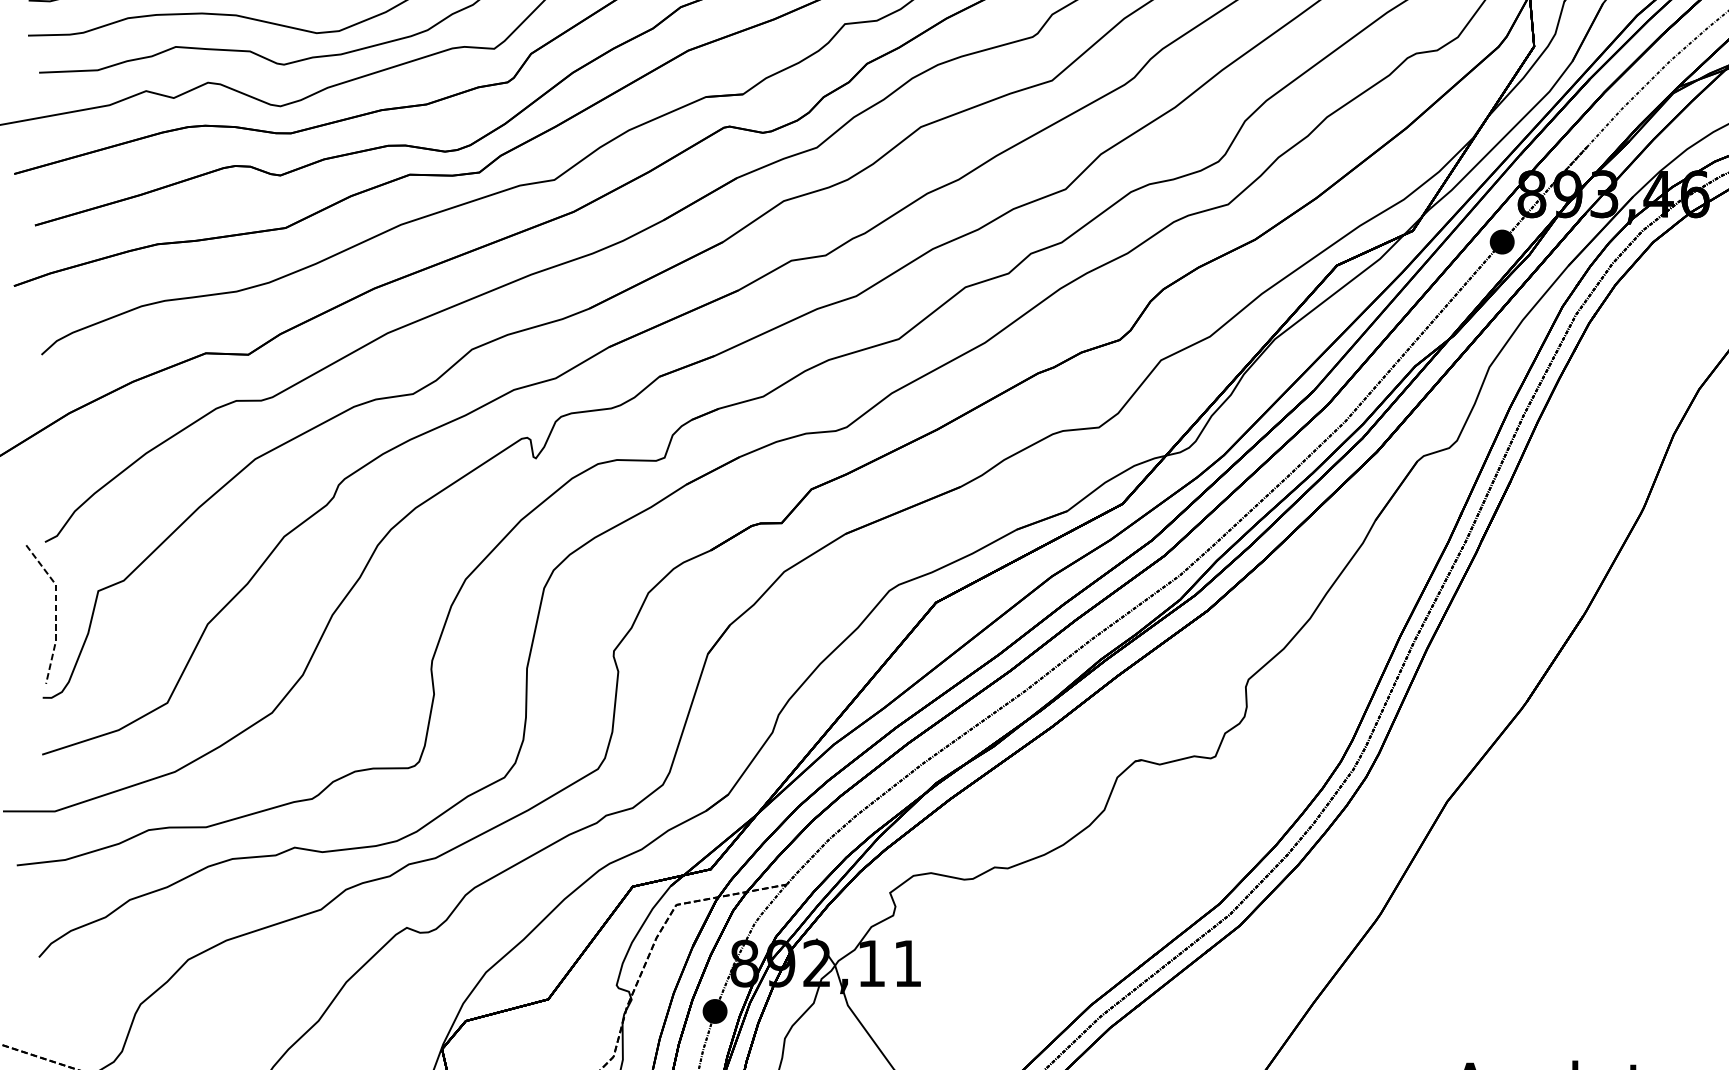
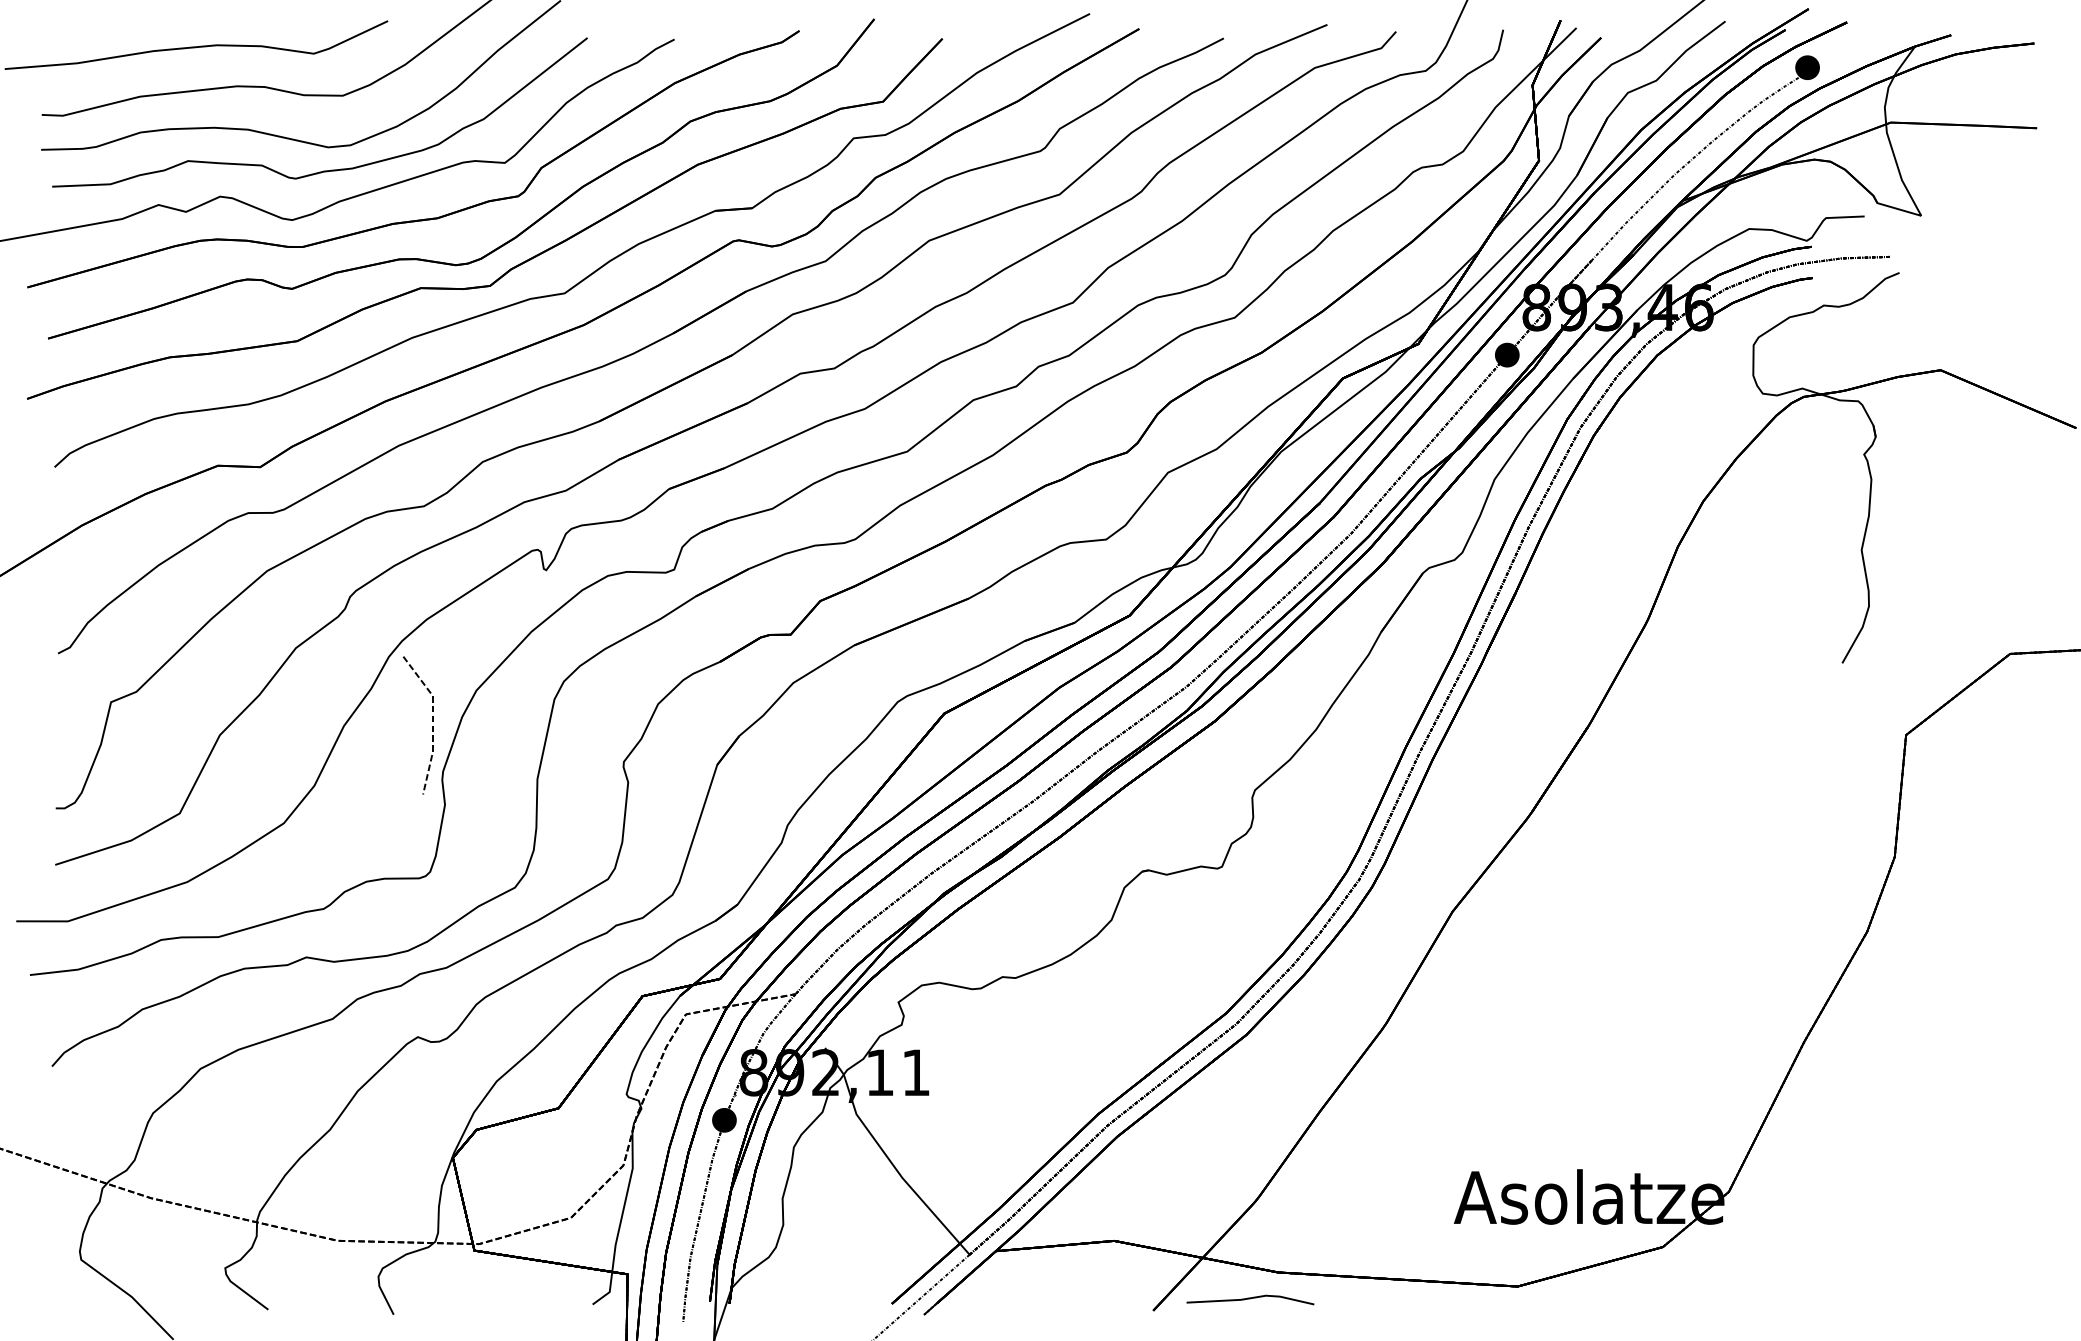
line: (55, 615) -> (432, 726), moved

